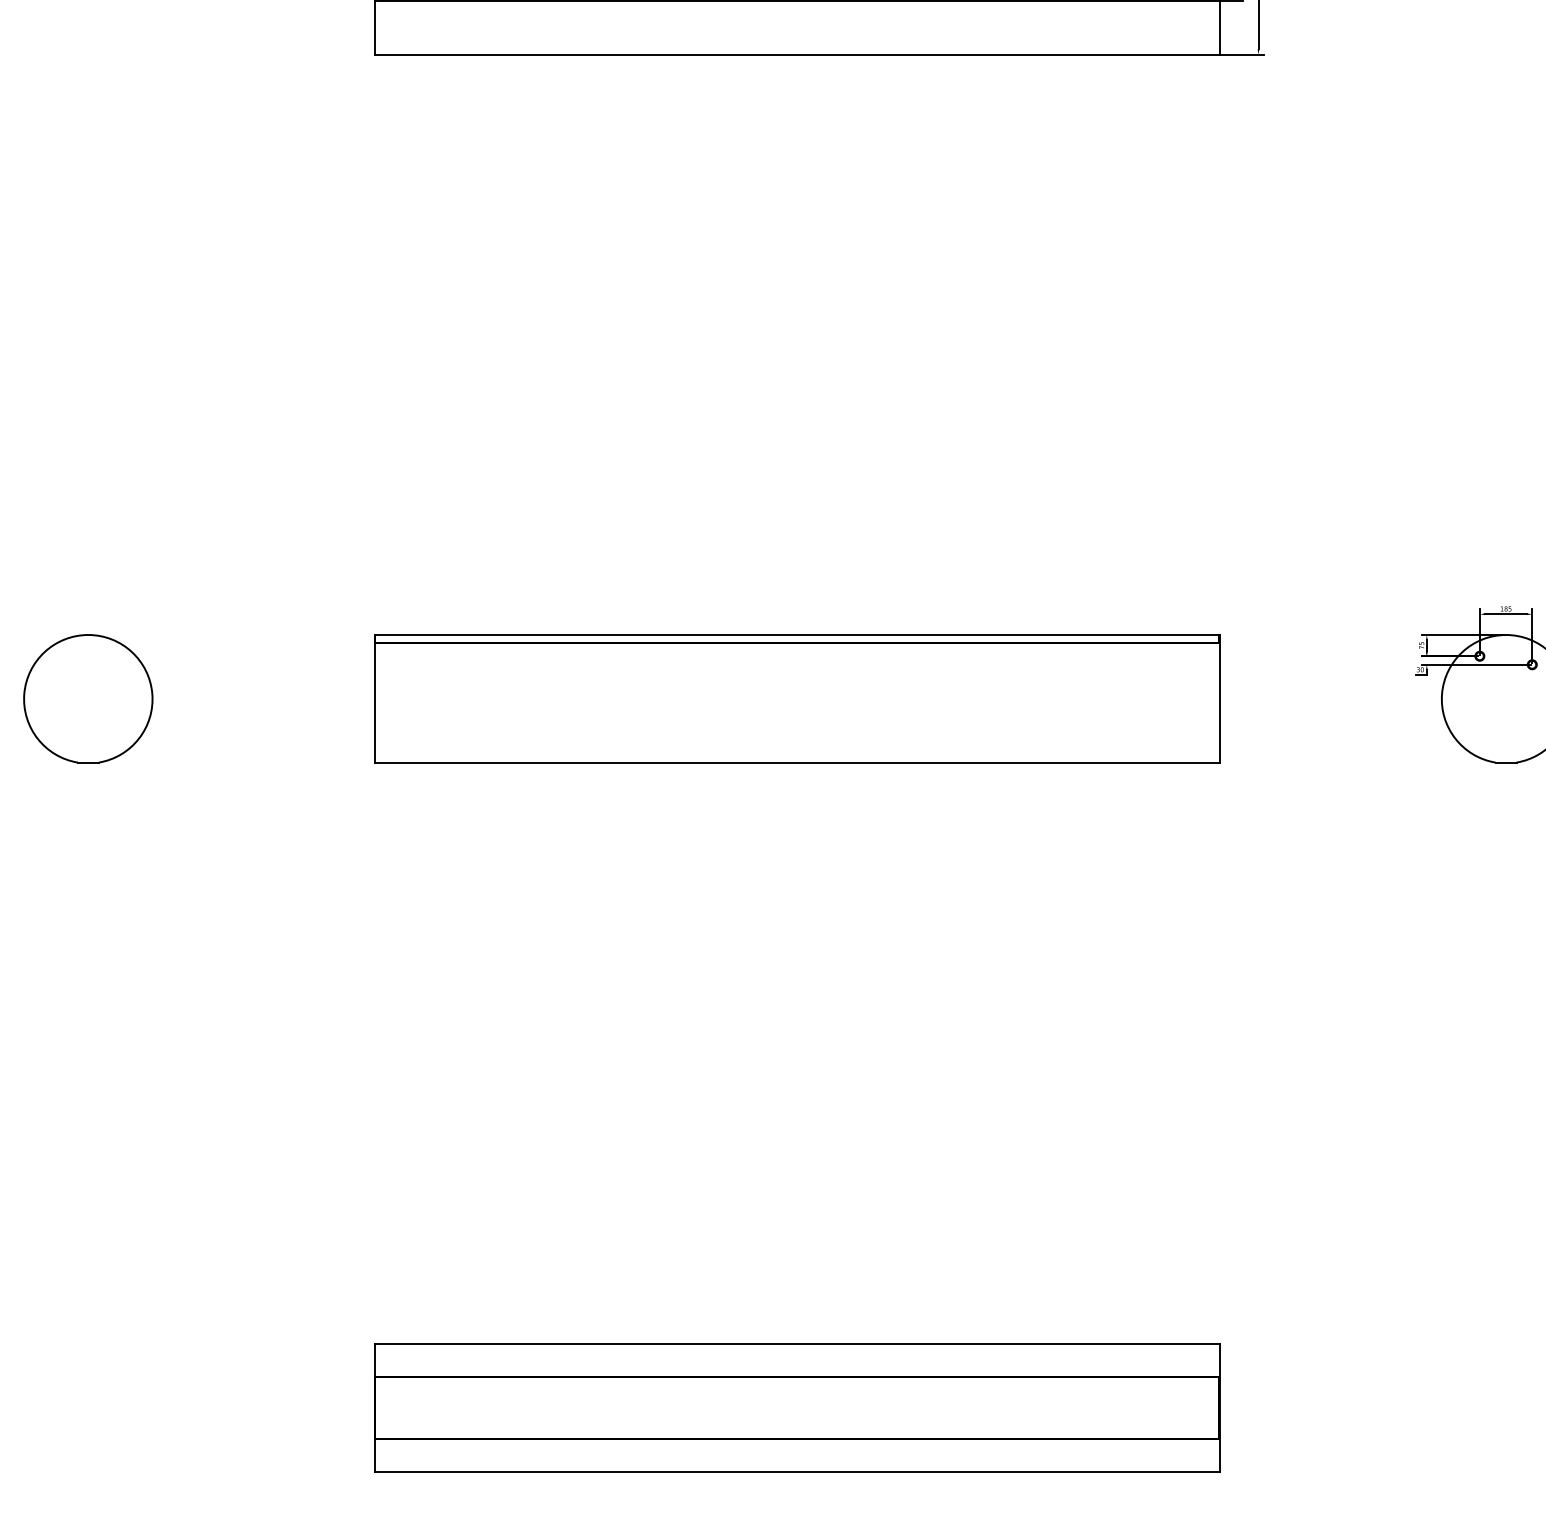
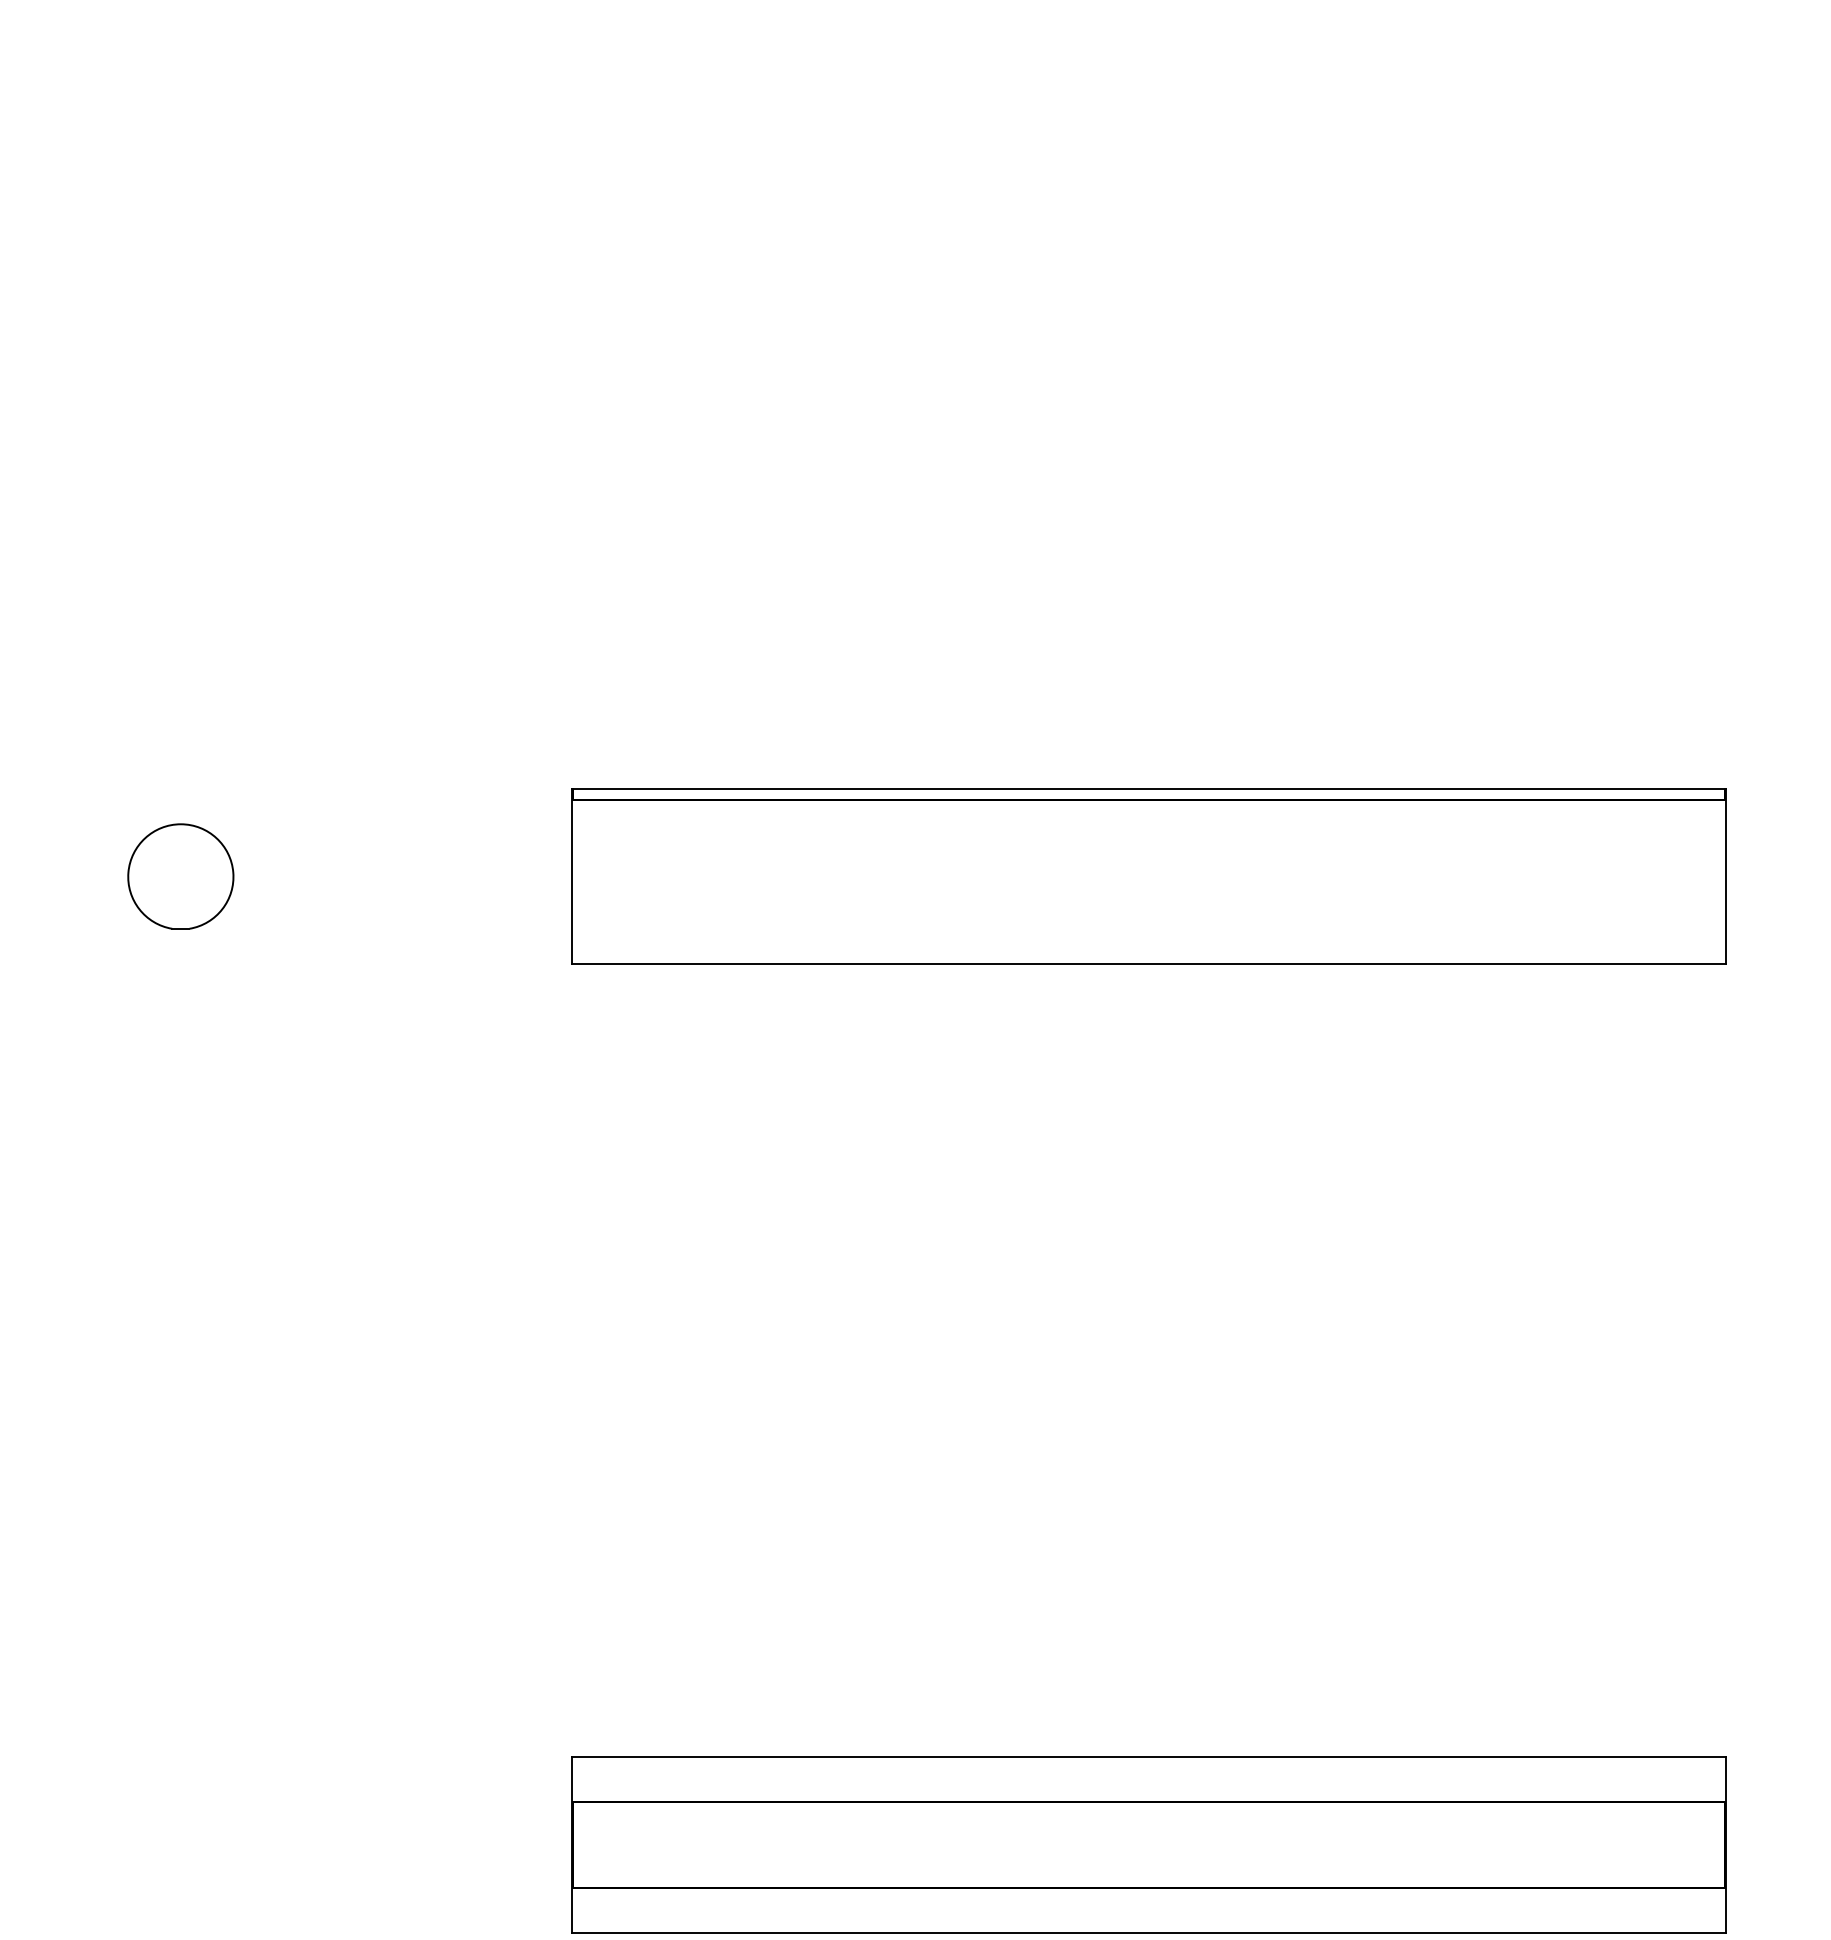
part: (88, 698) -> (181, 876), size x0.6

